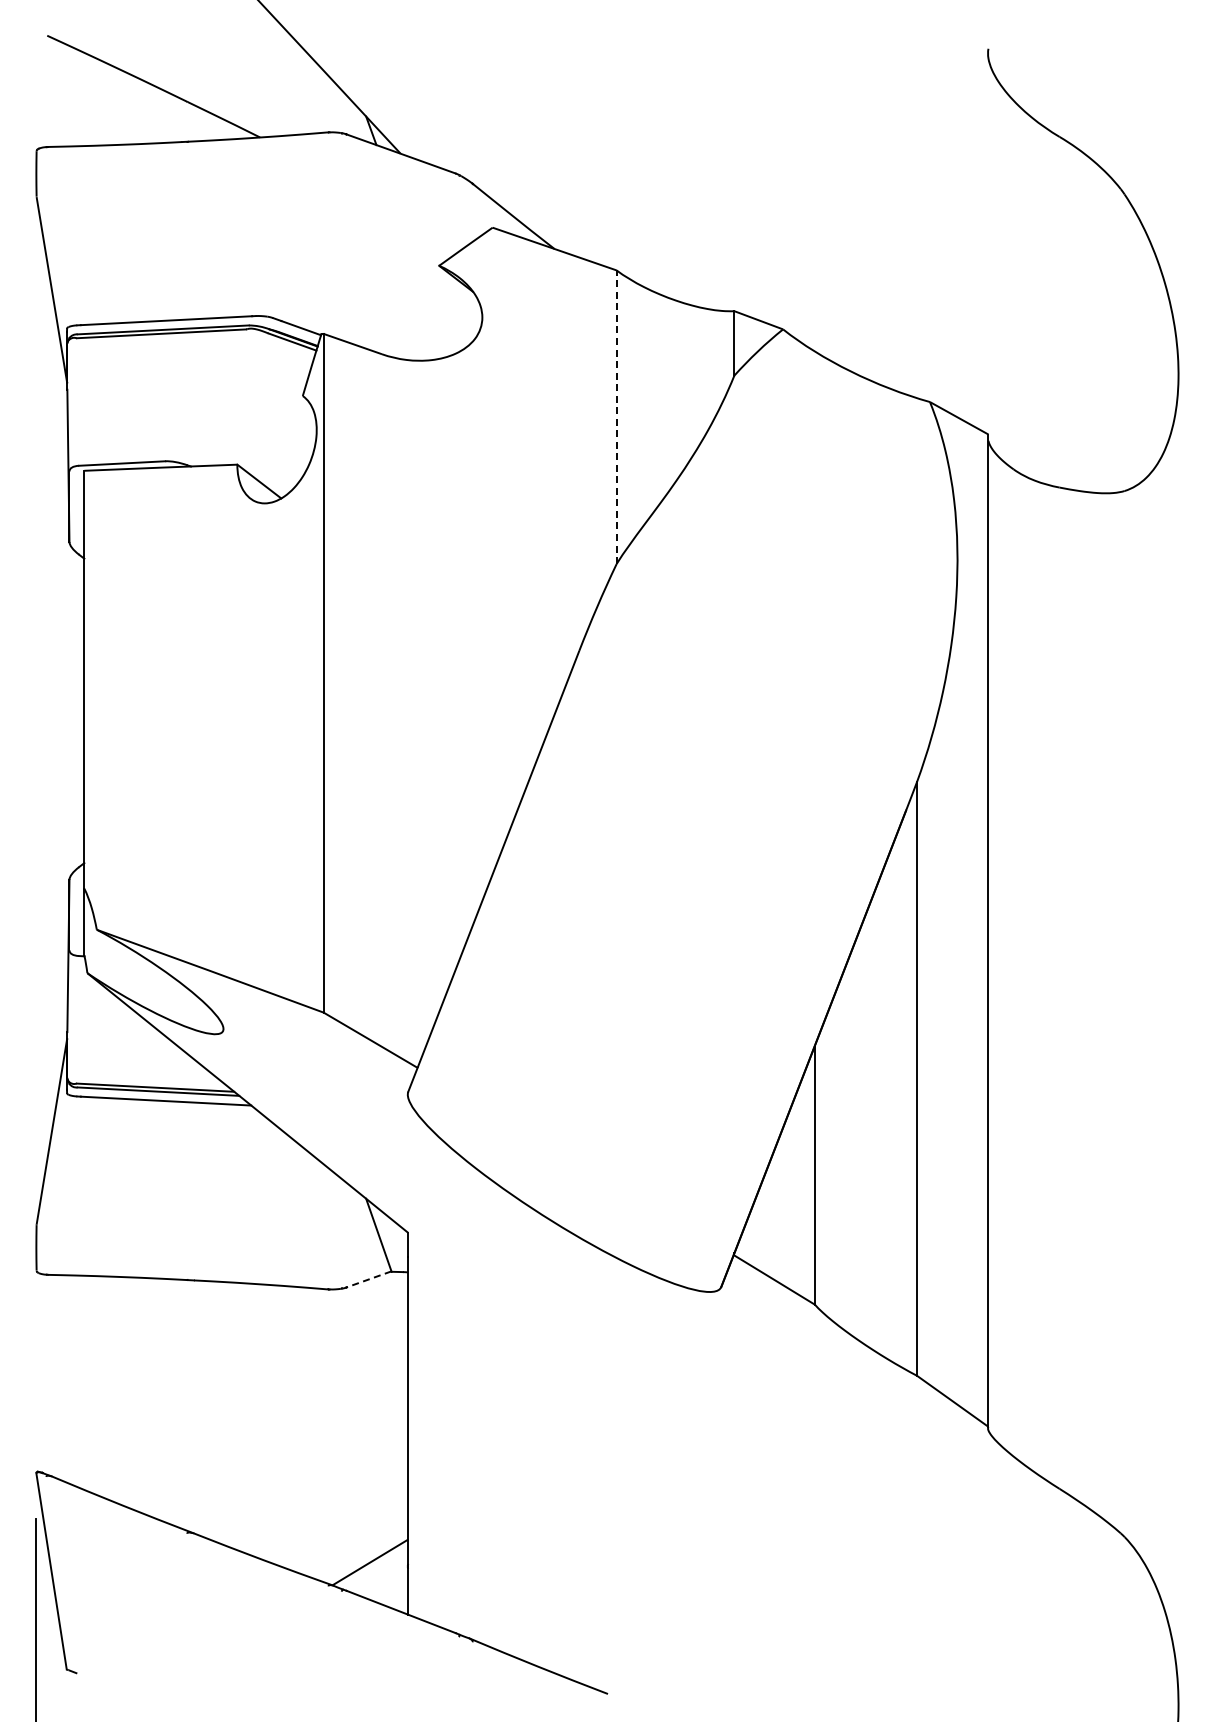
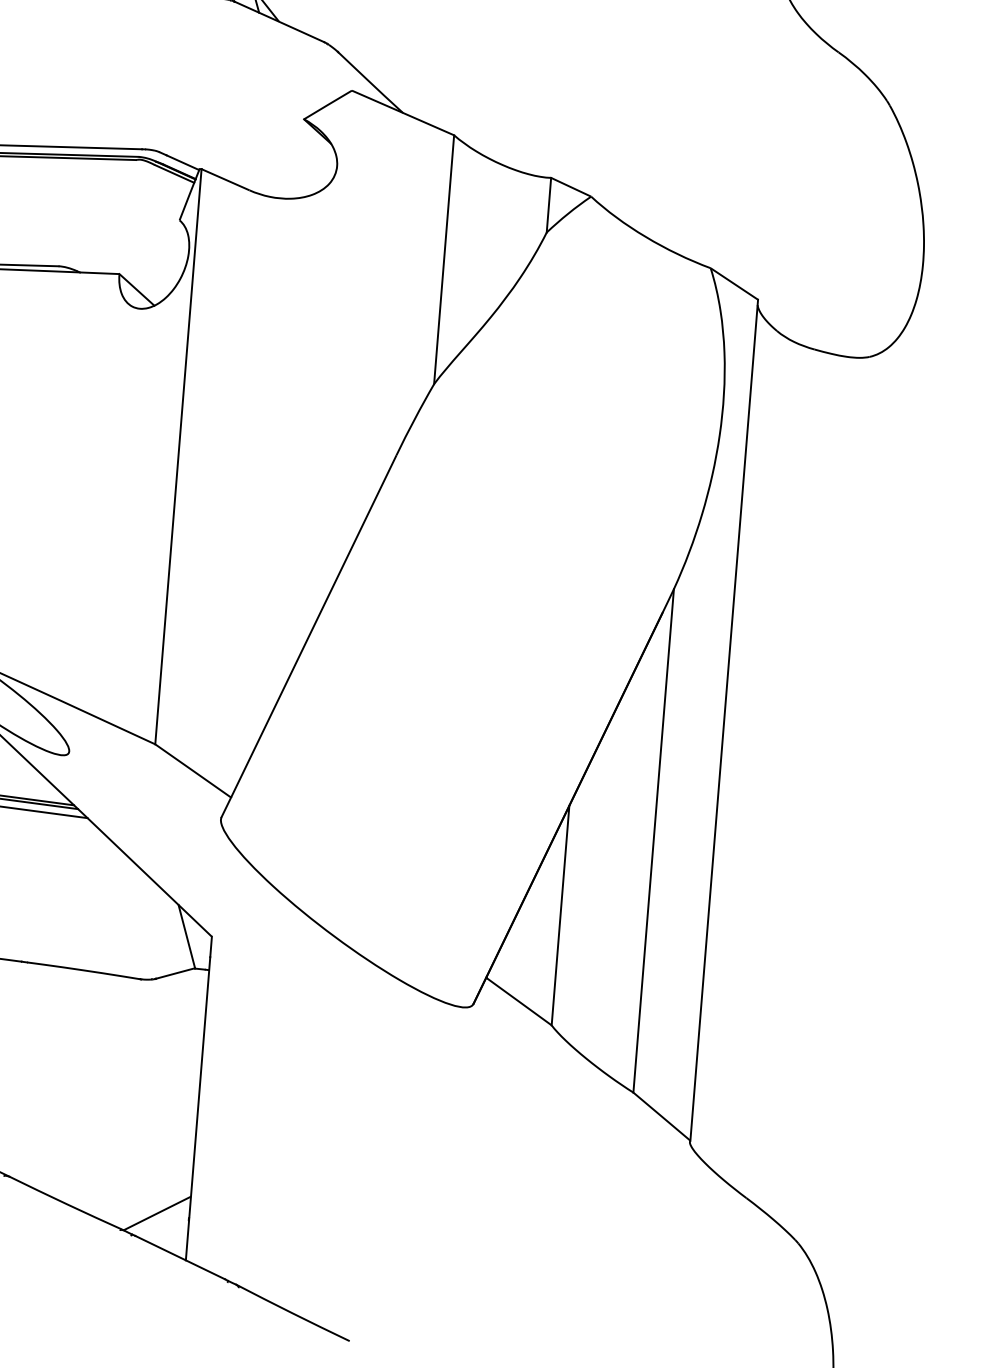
line: (616, 417) -> (443, 259), dashed -> solid
line: (368, 1279) -> (175, 973), dashed -> solid

